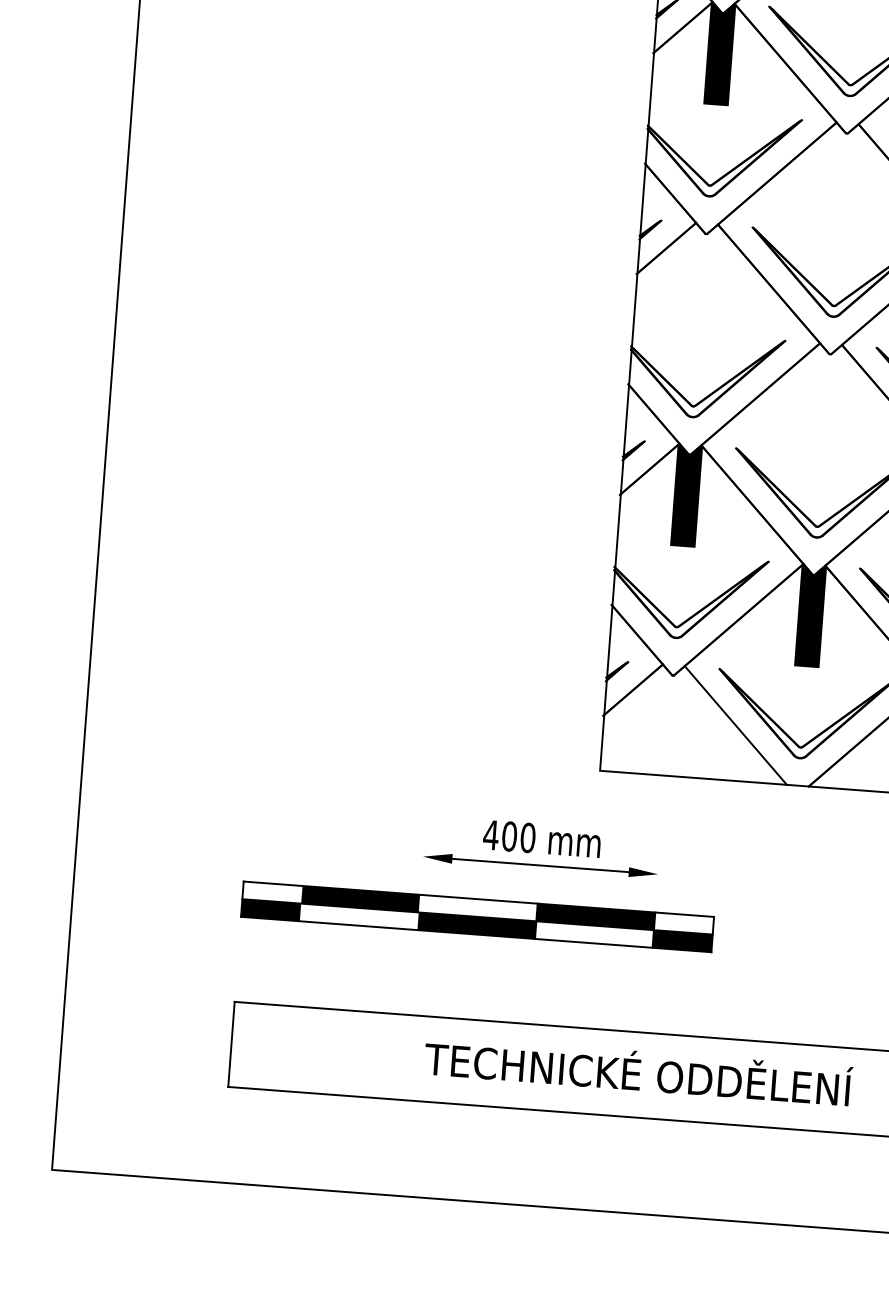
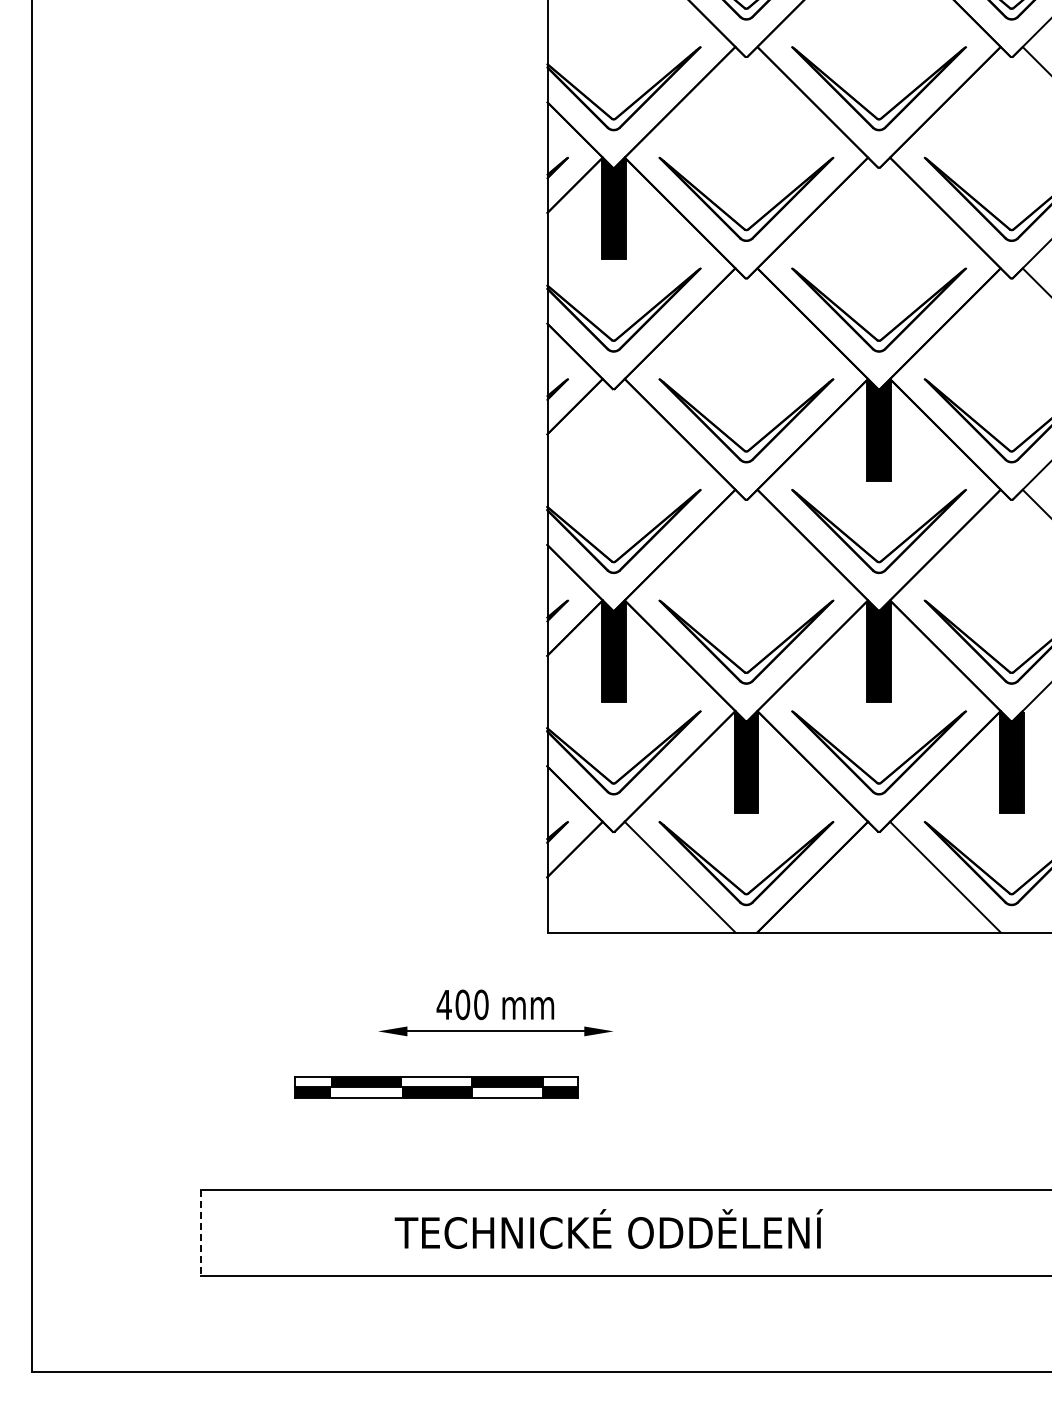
part: (477, 917) -> (436, 1087), size x0.6
line: (231, 1043) -> (201, 1232), solid -> dashed

